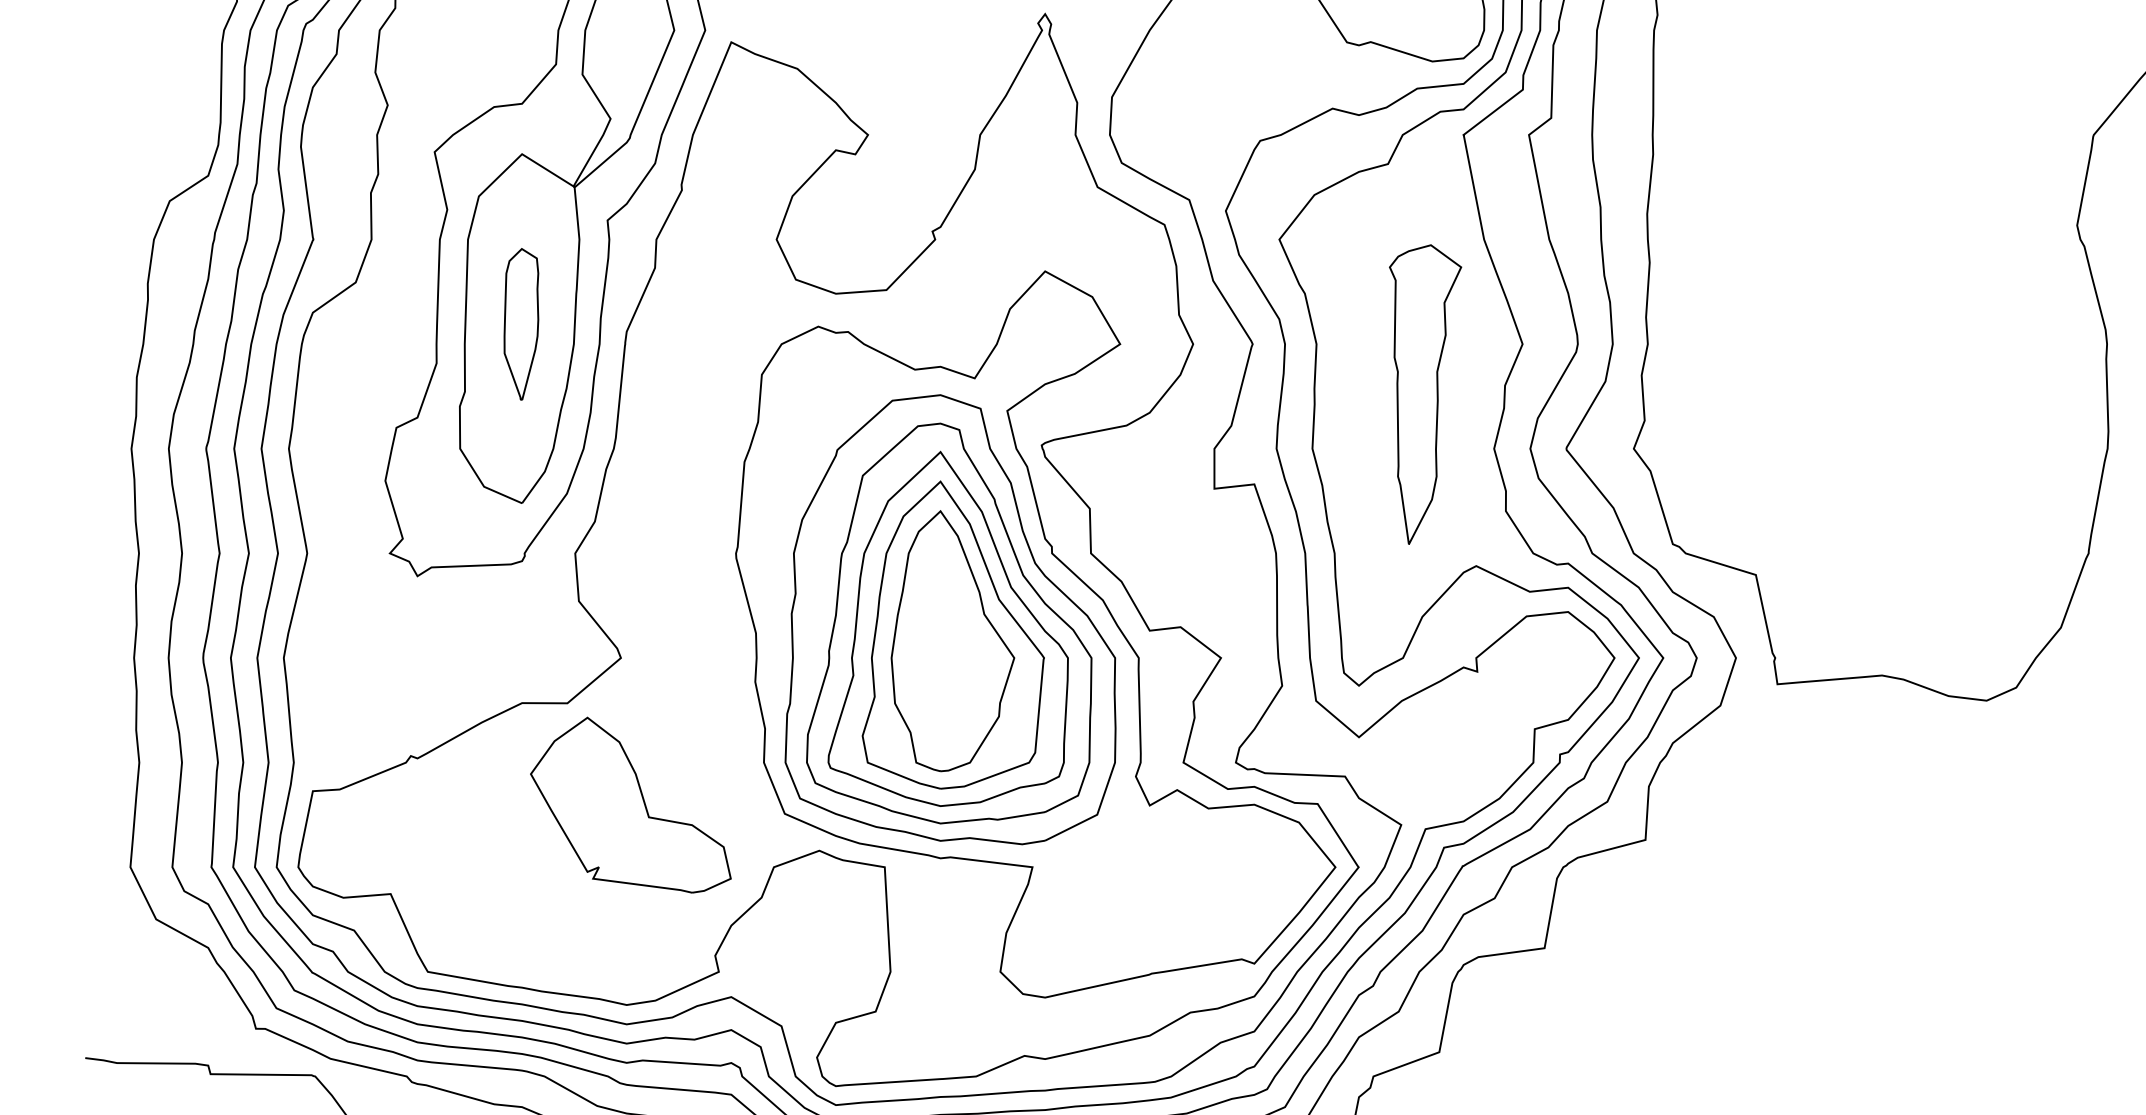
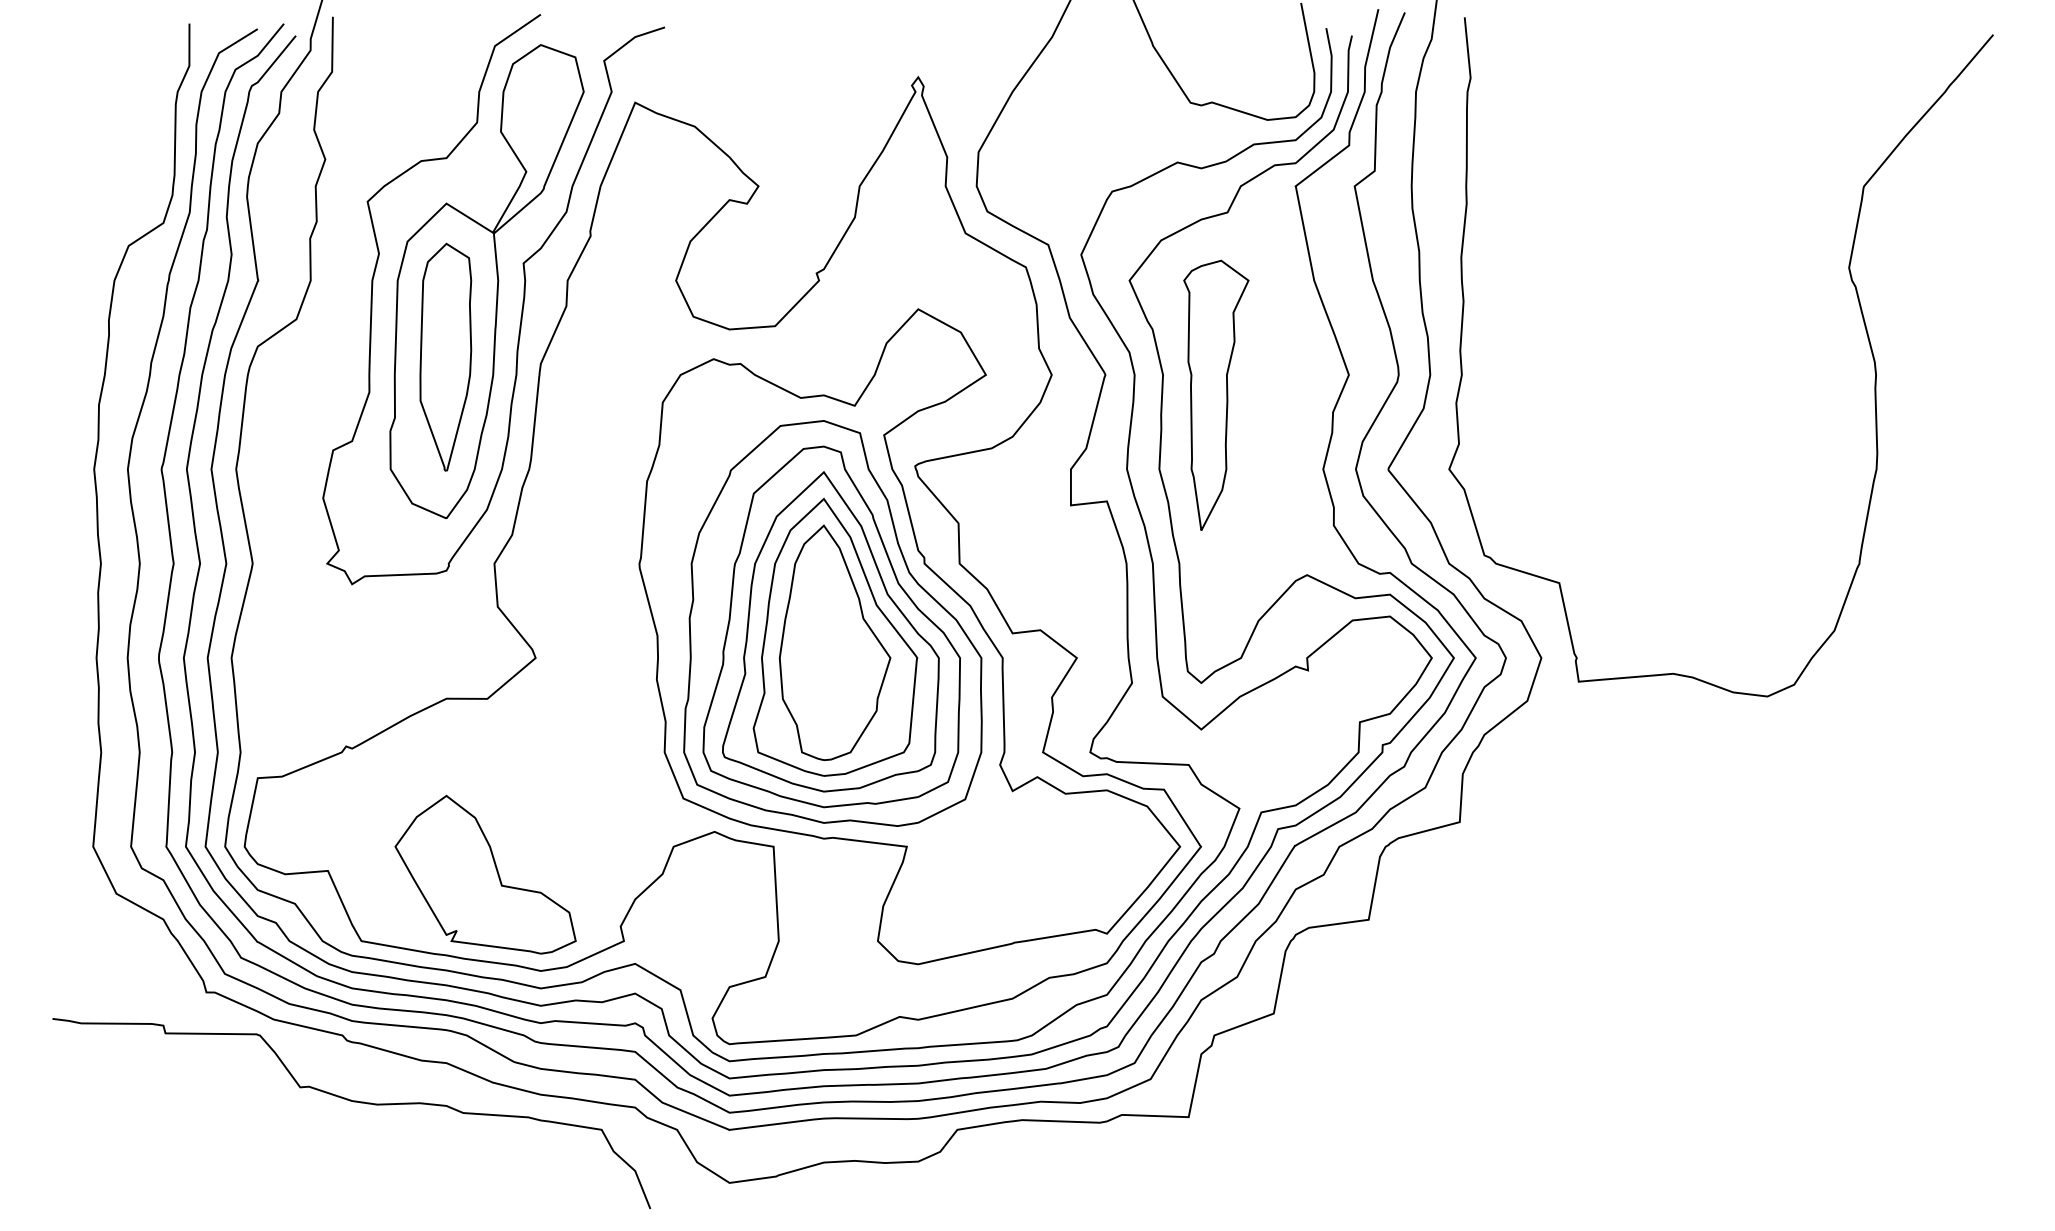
part: (520, 323) -> (445, 356), size x1.67
part: (1425, 393) -> (1216, 394), moved
part: (630, 804) -> (485, 874), moved

